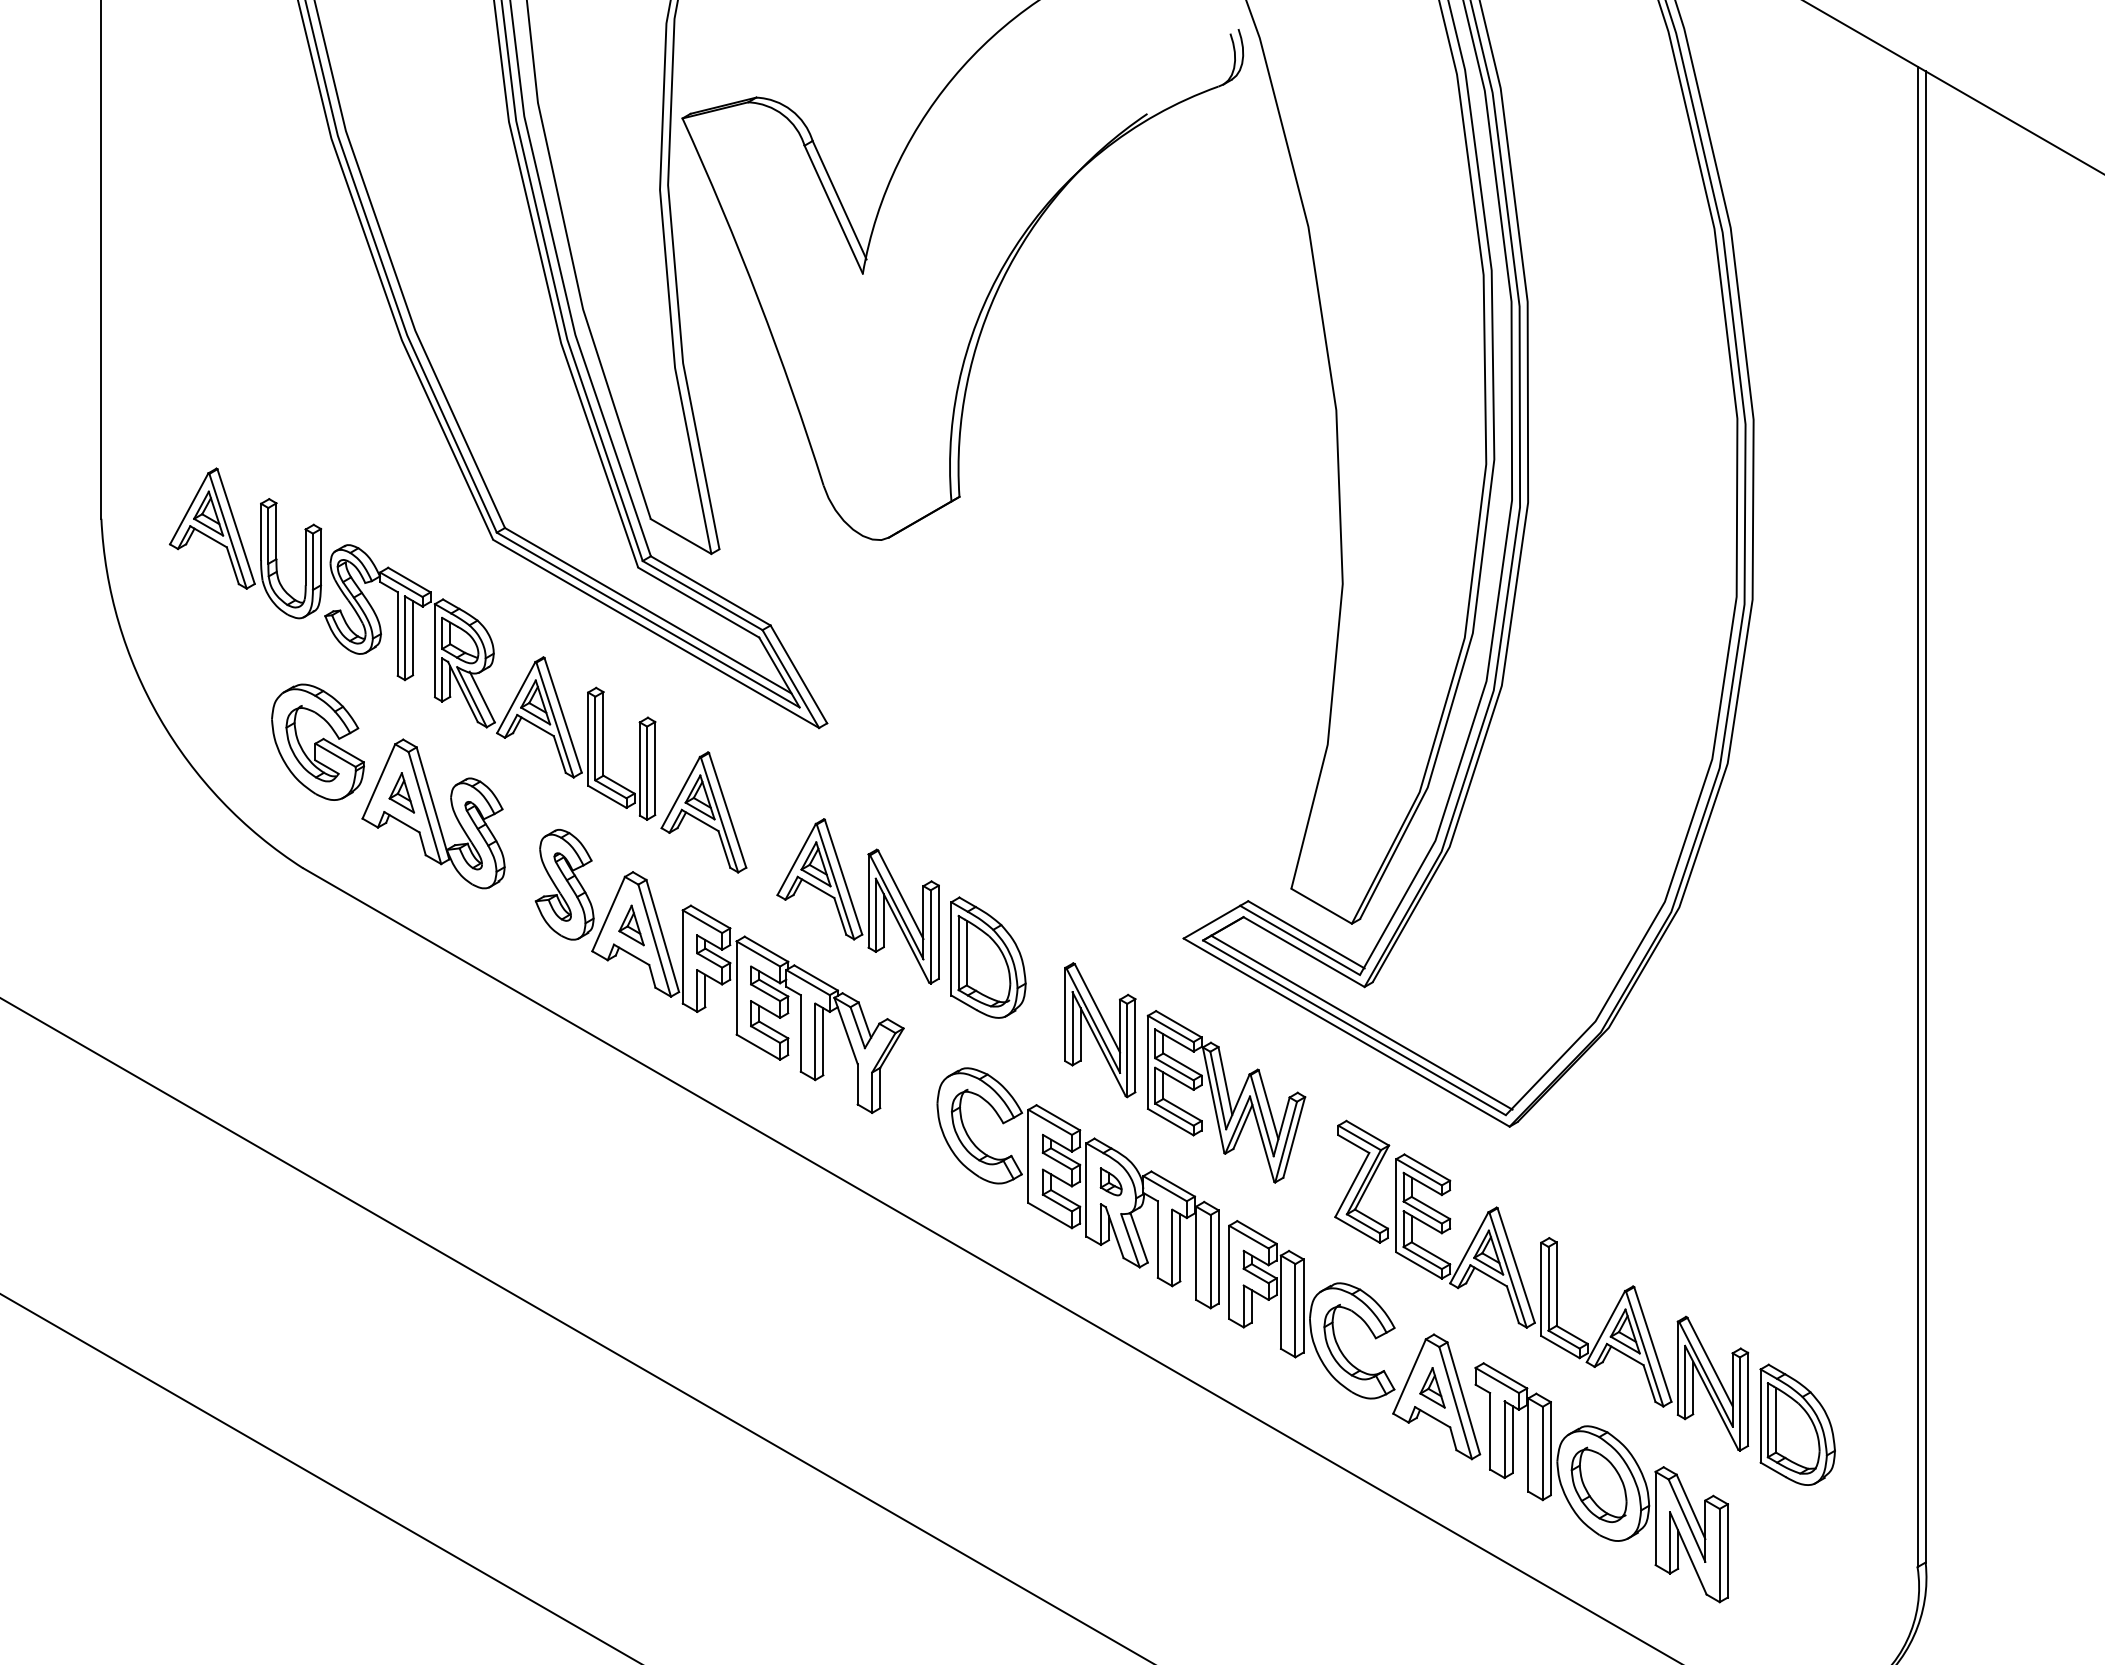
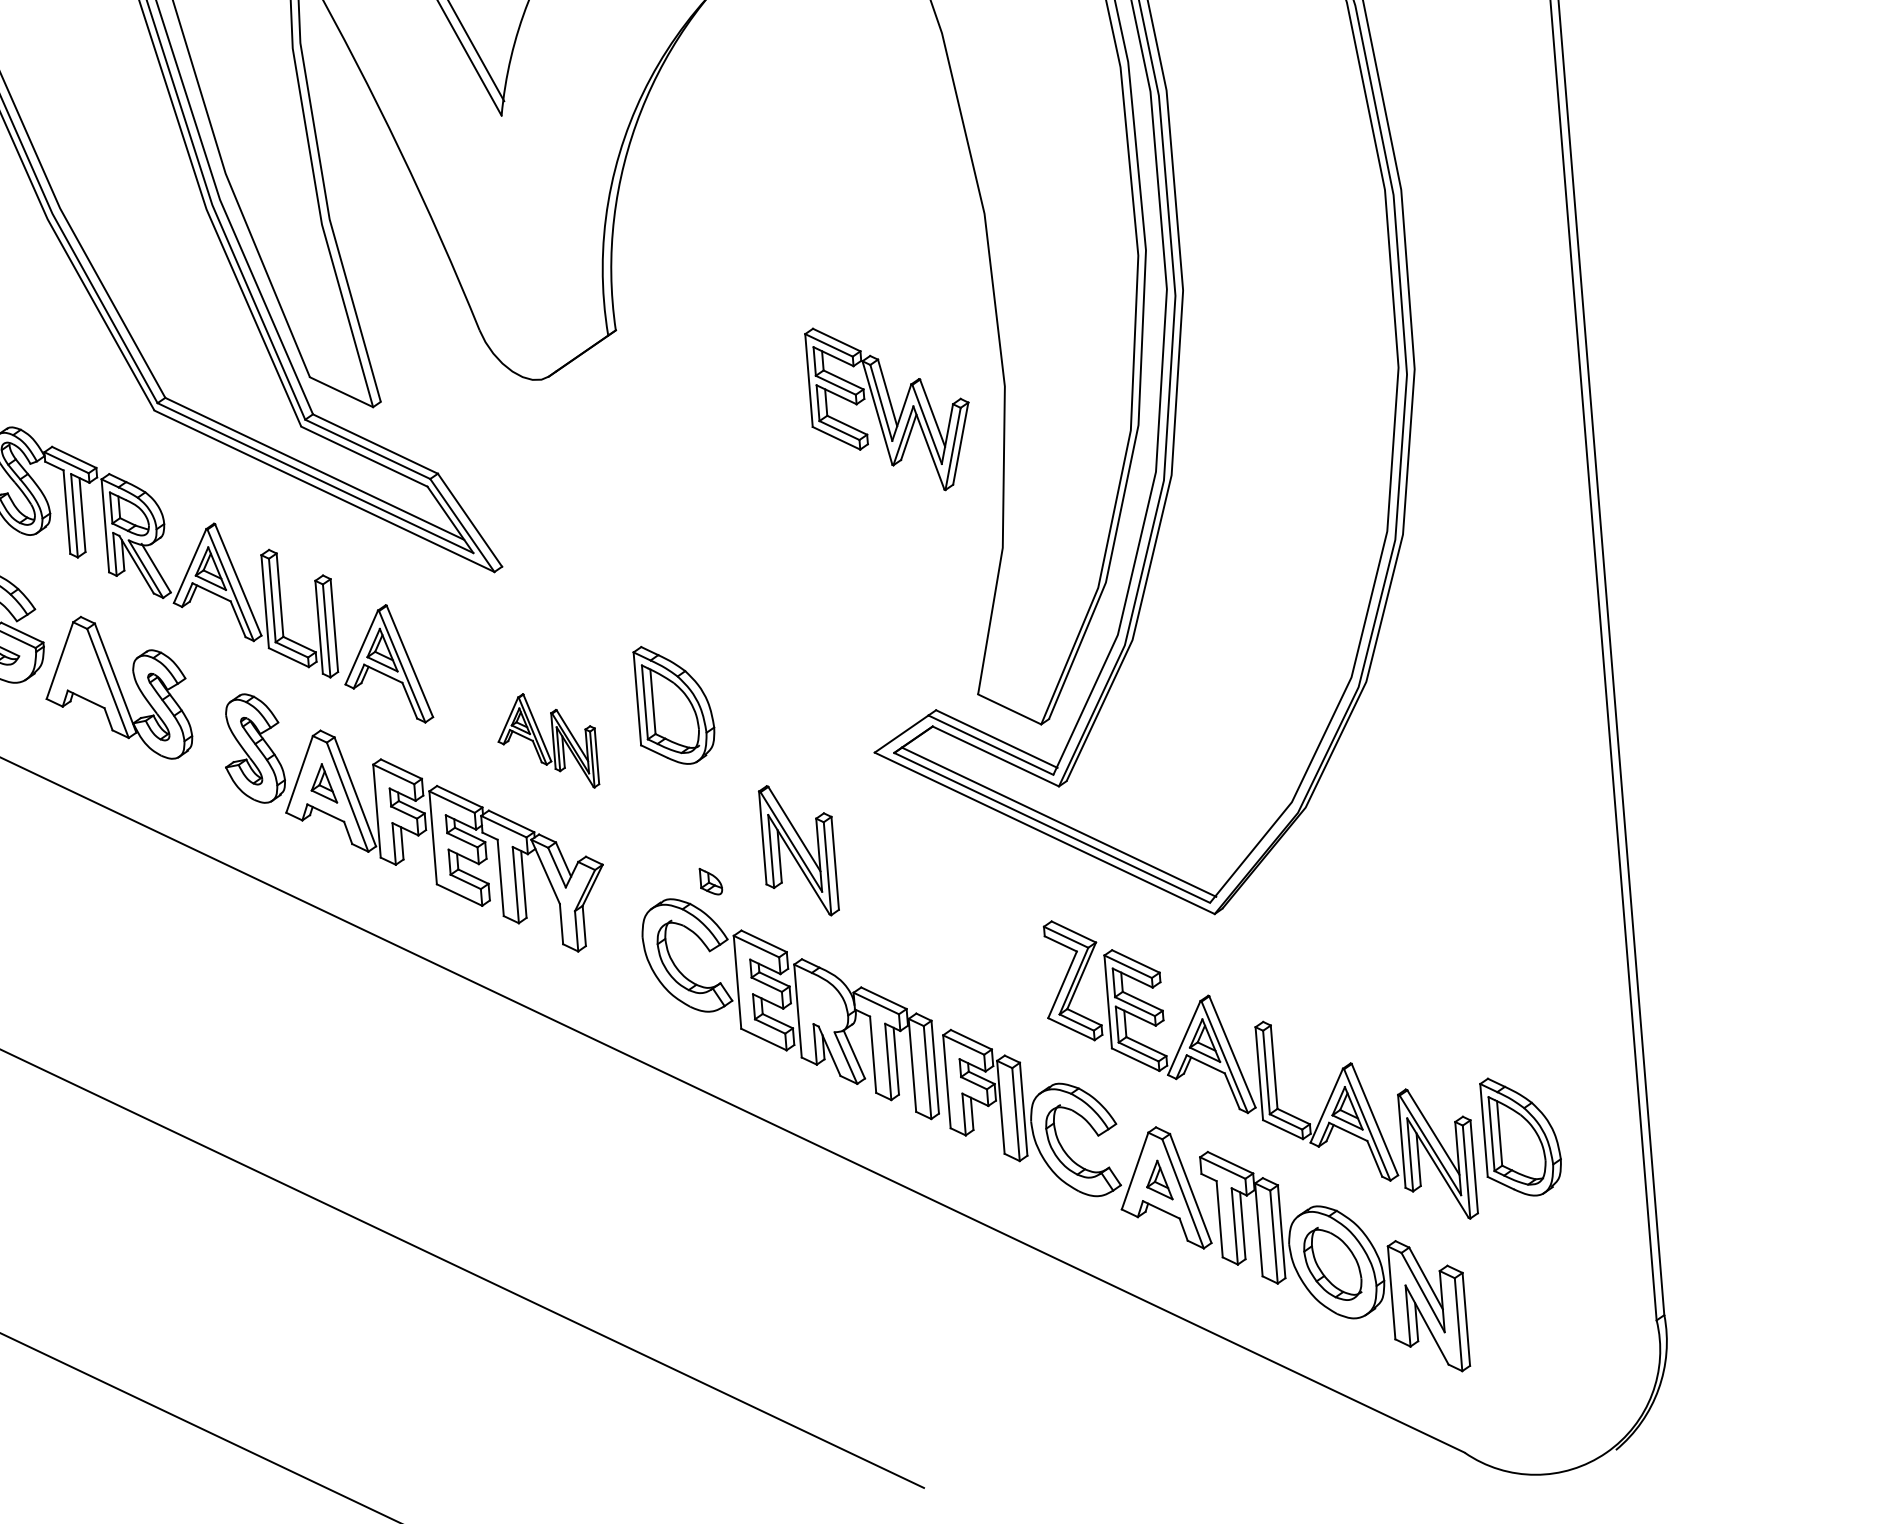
part: (401, 792) -> (83, 669), removed
part: (857, 901) -> (546, 741), size x0.6
part: (988, 957) -> (675, 704), moved
part: (1226, 1096) -> (890, 408), moved
part: (1110, 1181) -> (710, 881), moved
part: (1797, 1424) -> (1521, 1135), moved

